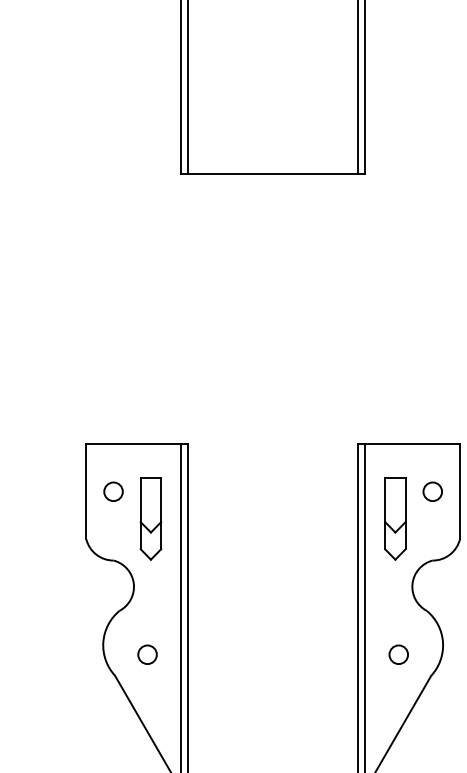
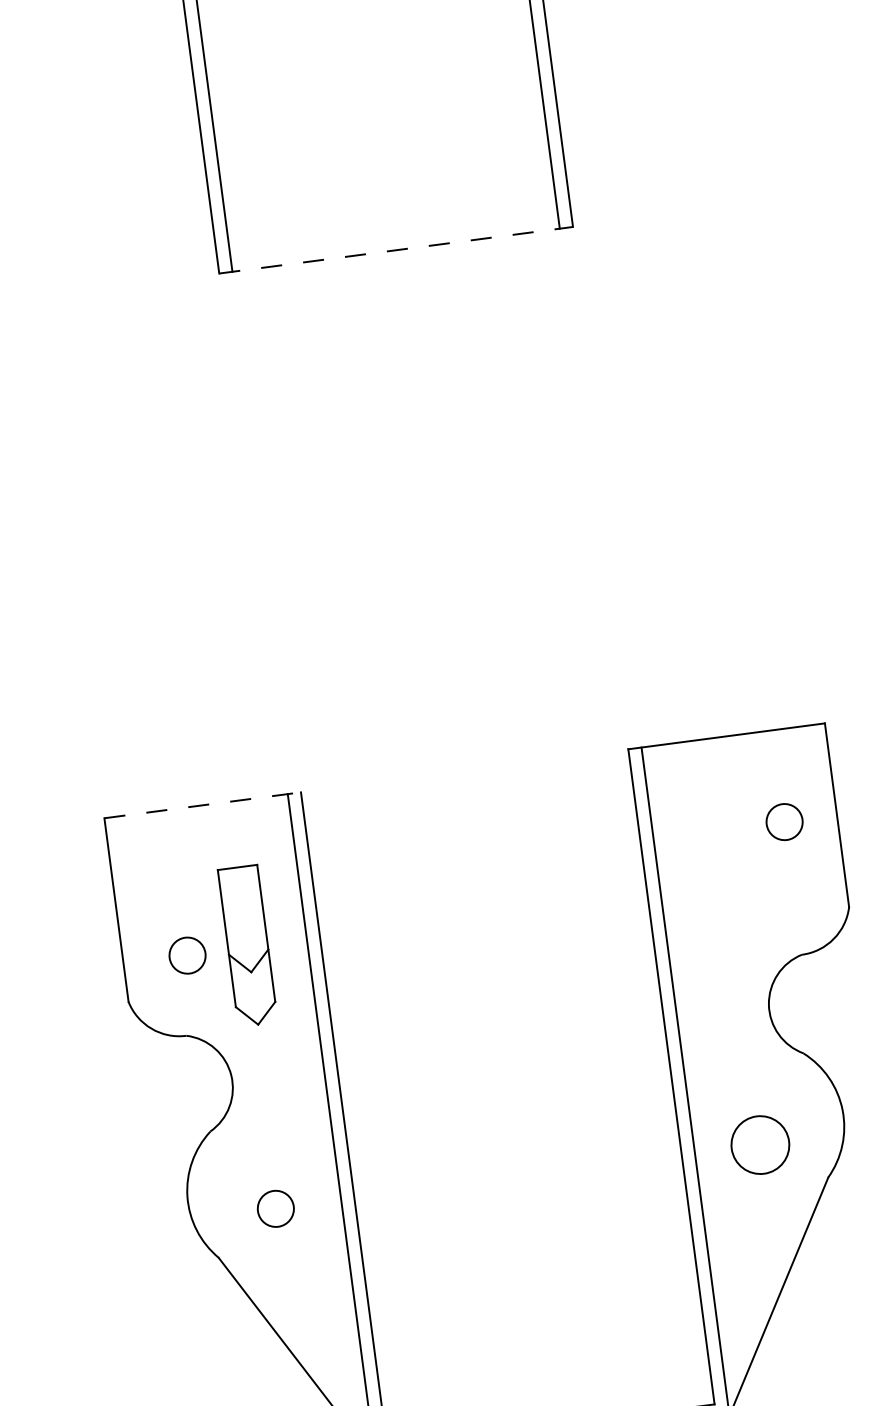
line: (273, 174) -> (396, 250), solid -> dashed
line: (137, 444) -> (203, 805), solid -> dashed
circle: (113, 491) -> (187, 955), moved
part: (395, 518) -> (719, 883), removed
circle: (398, 654) -> (759, 1144), size x1.6

